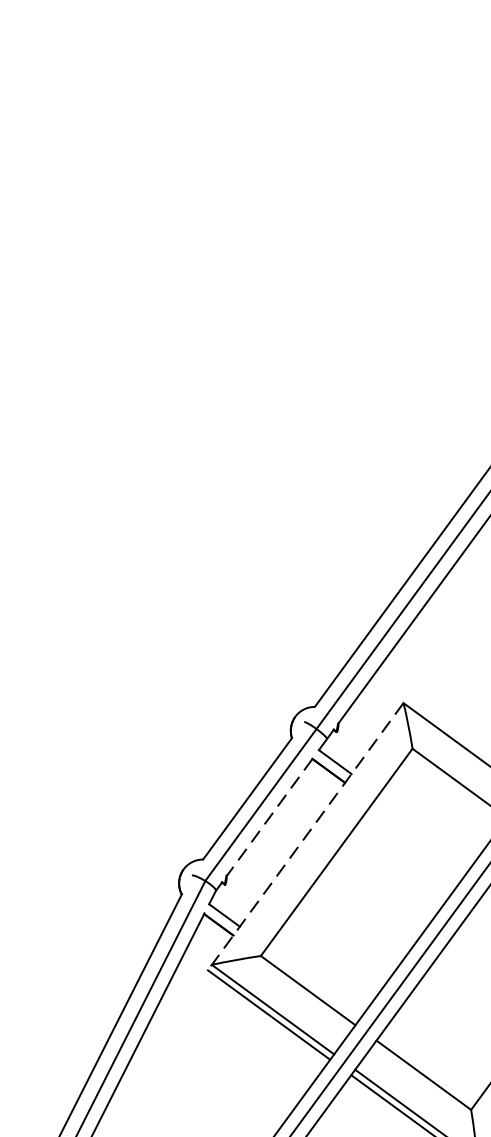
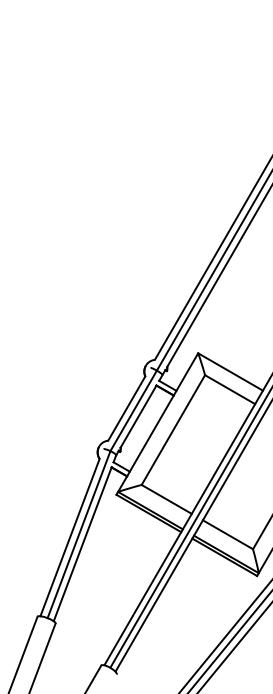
line: (269, 817) -> (138, 416), dashed -> solid
line: (305, 837) -> (157, 424), dashed -> solid

